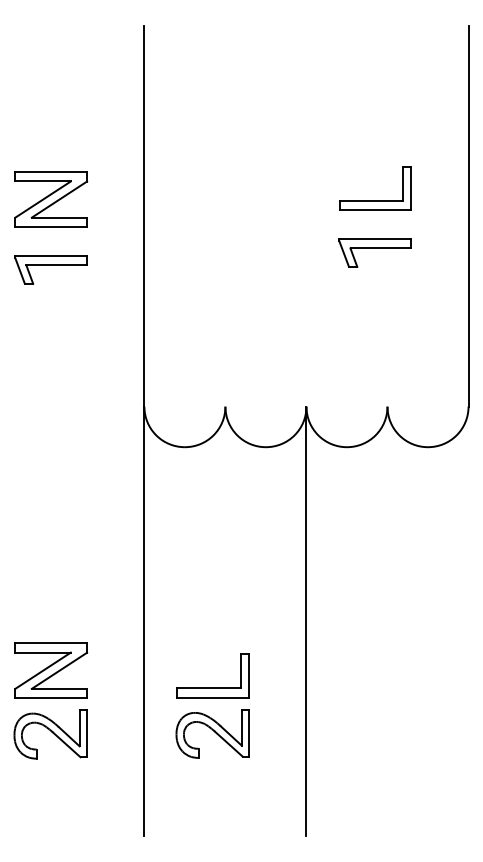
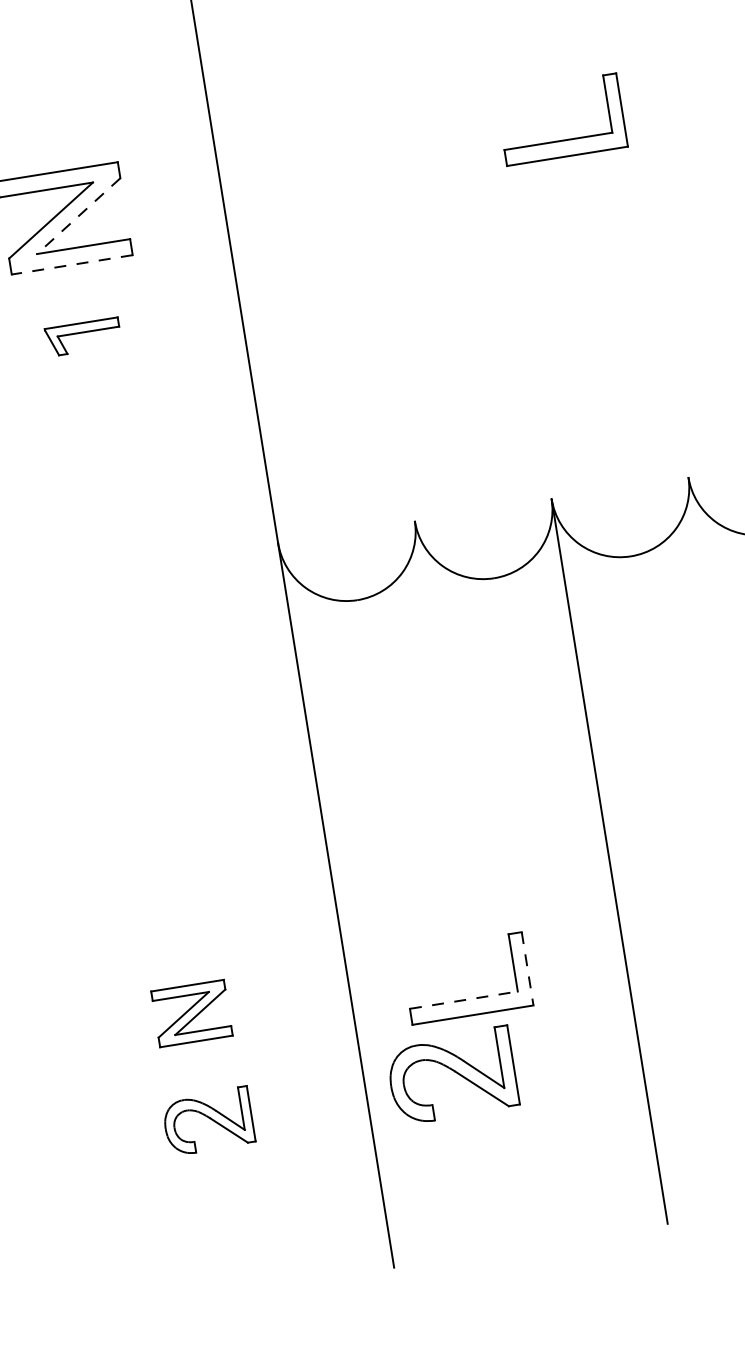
line: (59, 199) -> (78, 215), solid -> dashed
part: (375, 200) -> (565, 139), moved
line: (51, 227) -> (72, 265), solid -> dashed
part: (374, 252) -> (624, 220), removed
part: (50, 269) -> (82, 336), size x0.6
part: (50, 670) -> (190, 1013), size x0.6
line: (249, 675) -> (528, 968), solid -> dashed
line: (209, 688) -> (464, 1000), solid -> dashed
part: (212, 733) -> (451, 1075), moved
part: (50, 734) -> (208, 1121), size x0.7

